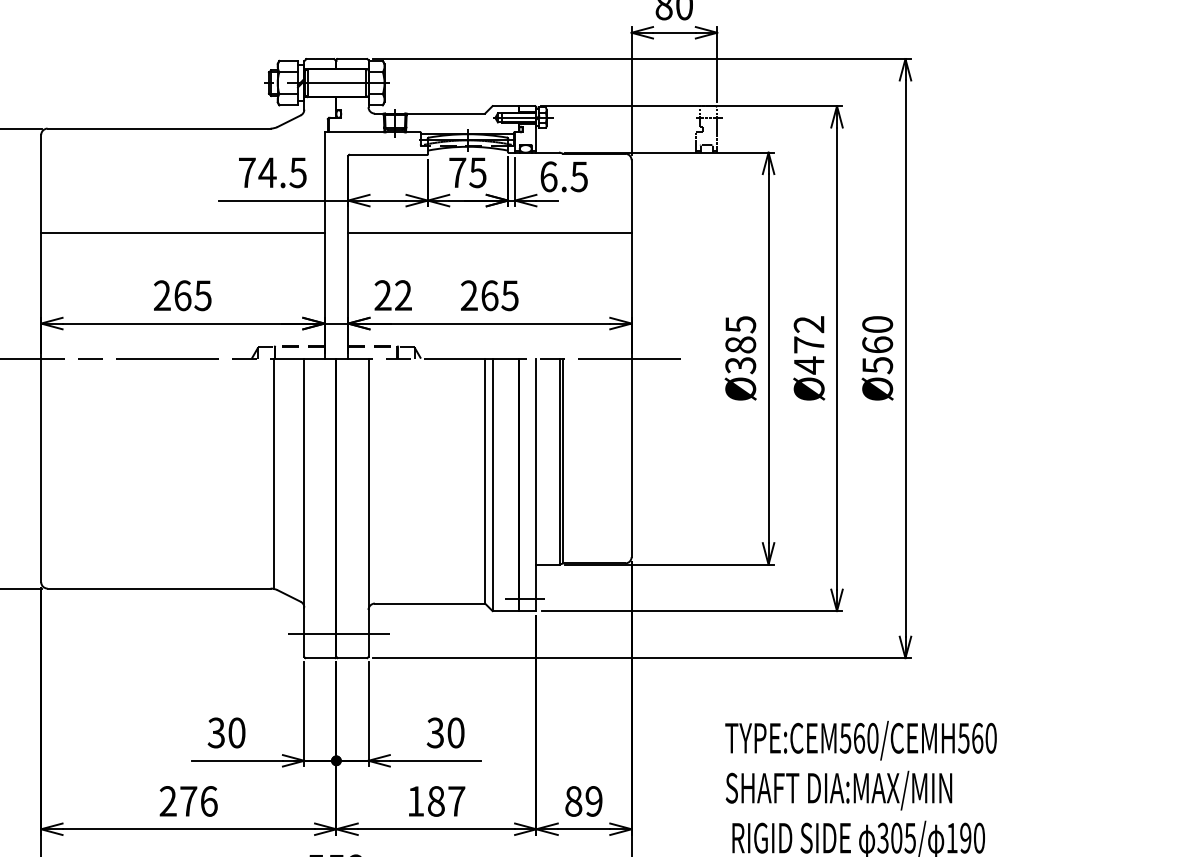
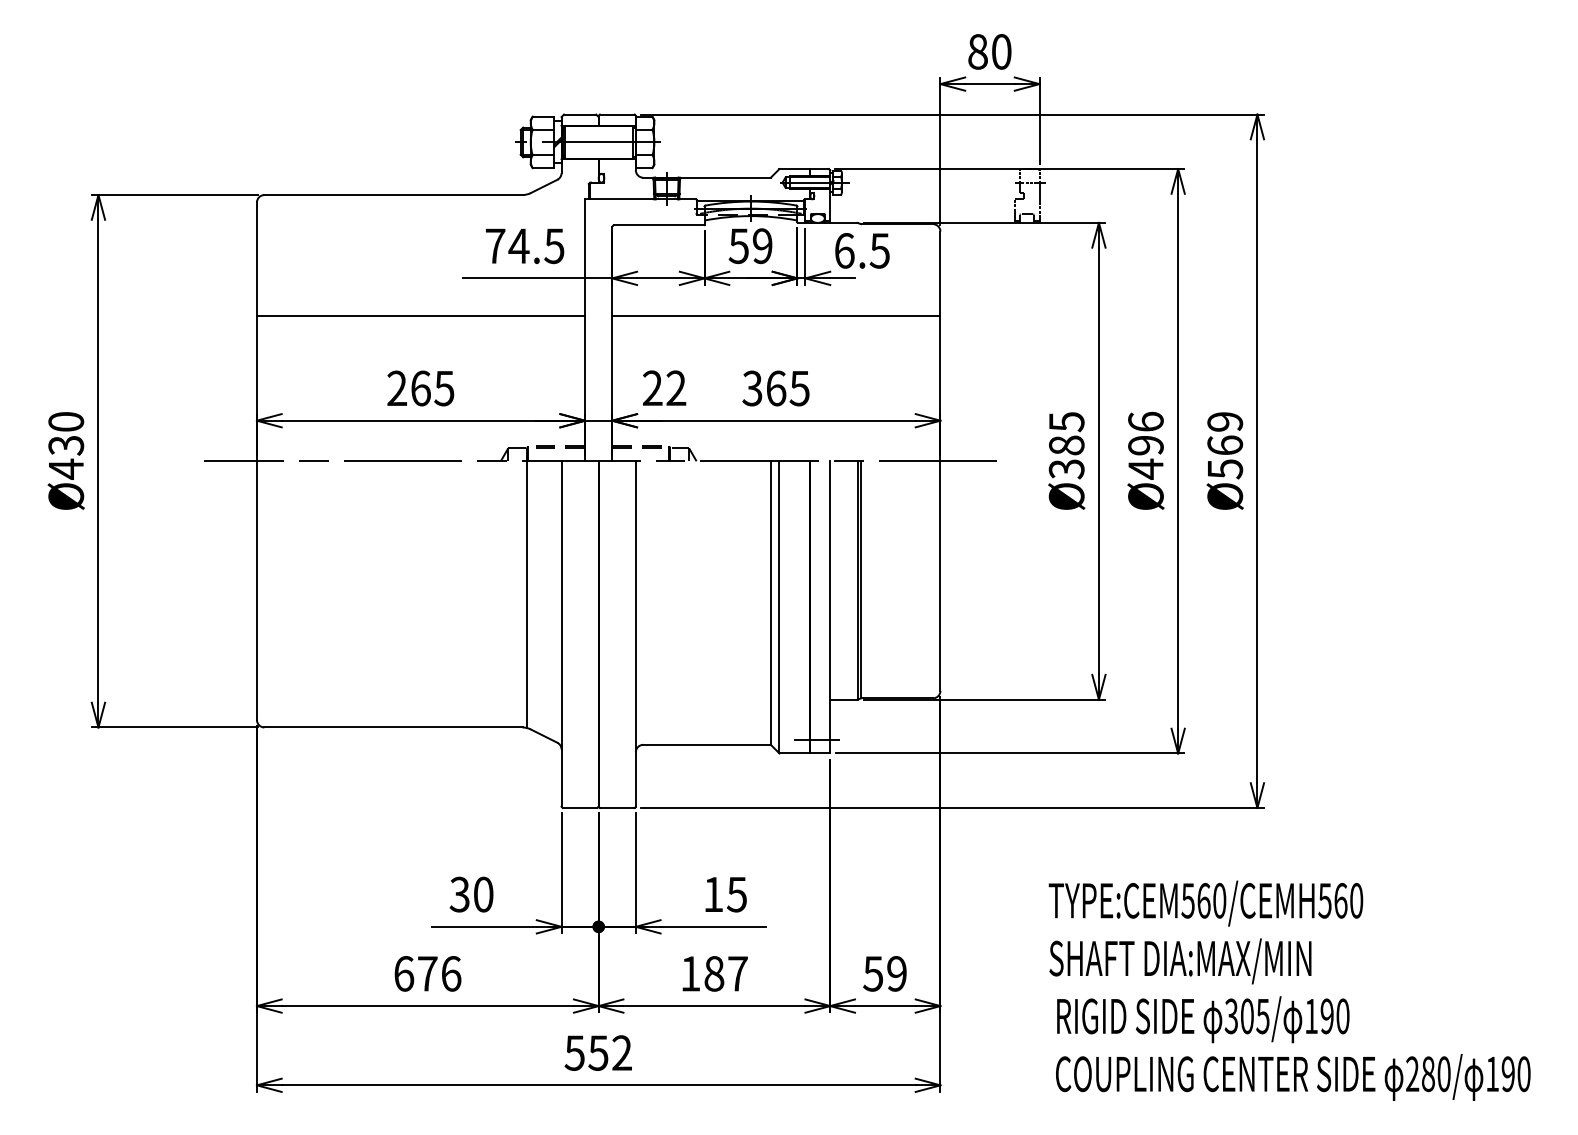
text: (467, 173) -> (750, 246), 75 -> 59
text: (469, 295) -> (752, 388), 265 -> 365
text: (877, 324) -> (1225, 421), Ø560 -> Ø569
text: (808, 334) -> (1145, 433), Ø472 -> Ø496
line: (337, 634) -> (599, 780), removed
text: (445, 732) -> (724, 894), 30 -> 15
text: (168, 801) -> (404, 973), 276 -> 676
text: (573, 801) -> (873, 973), 89 -> 59

